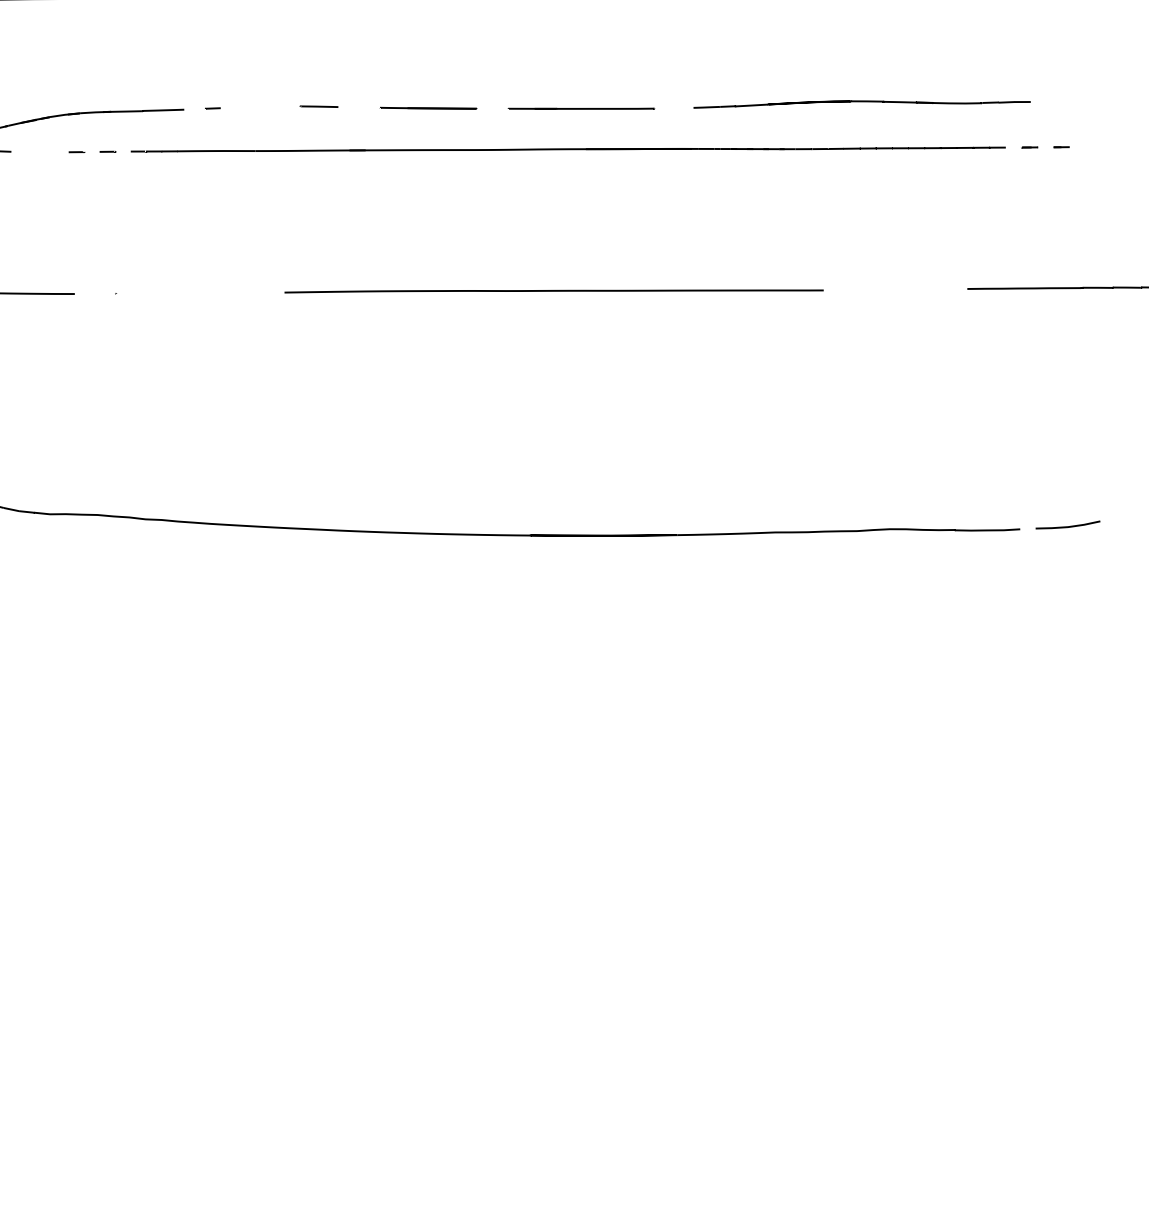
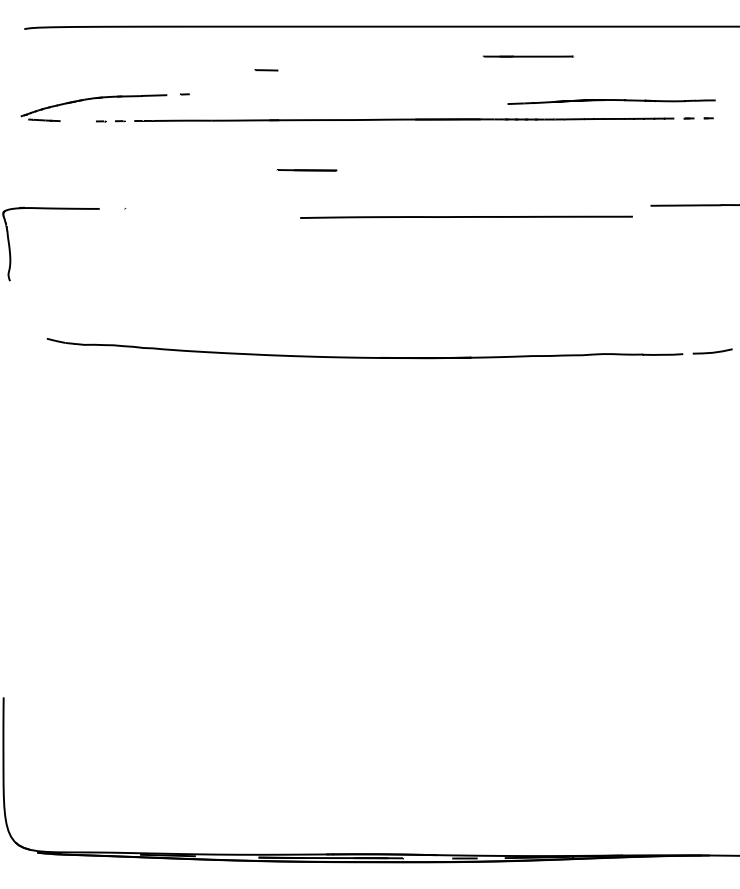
part: (861, 103) -> (611, 101), moved
line: (319, 106) -> (266, 70), moved
line: (427, 108) -> (306, 170), moved
line: (581, 108) -> (528, 56), moved
line: (554, 290) -> (466, 216), moved

